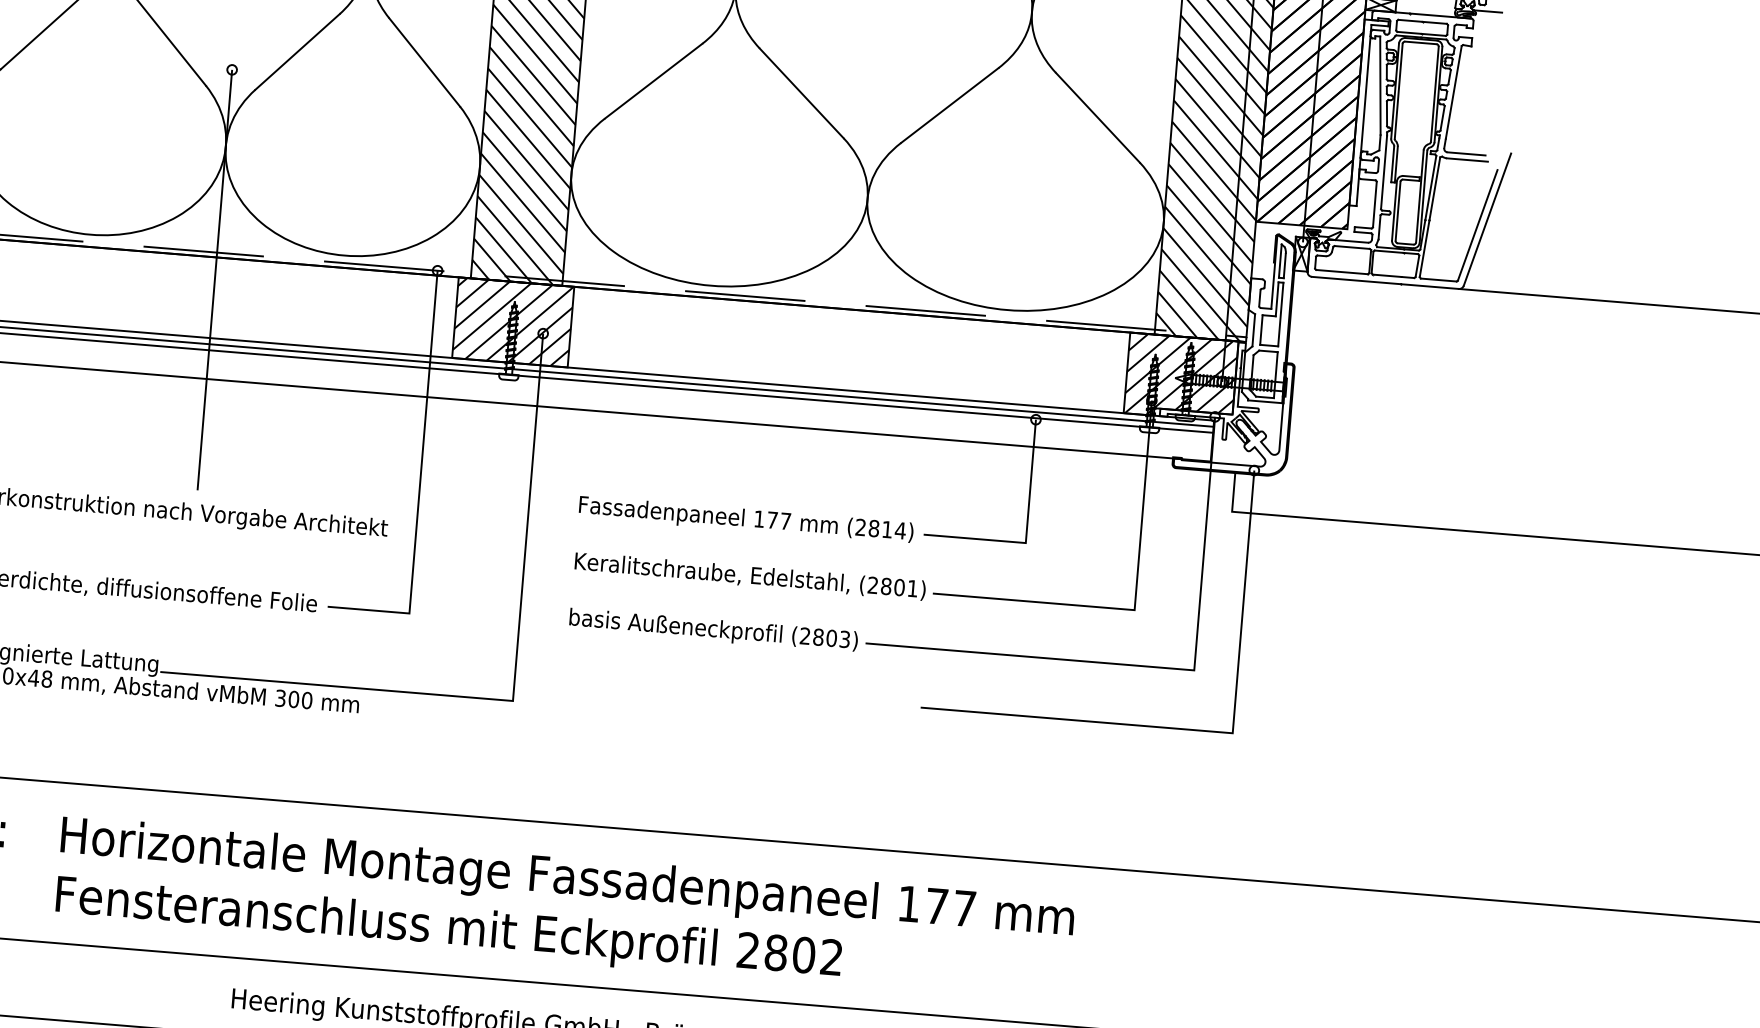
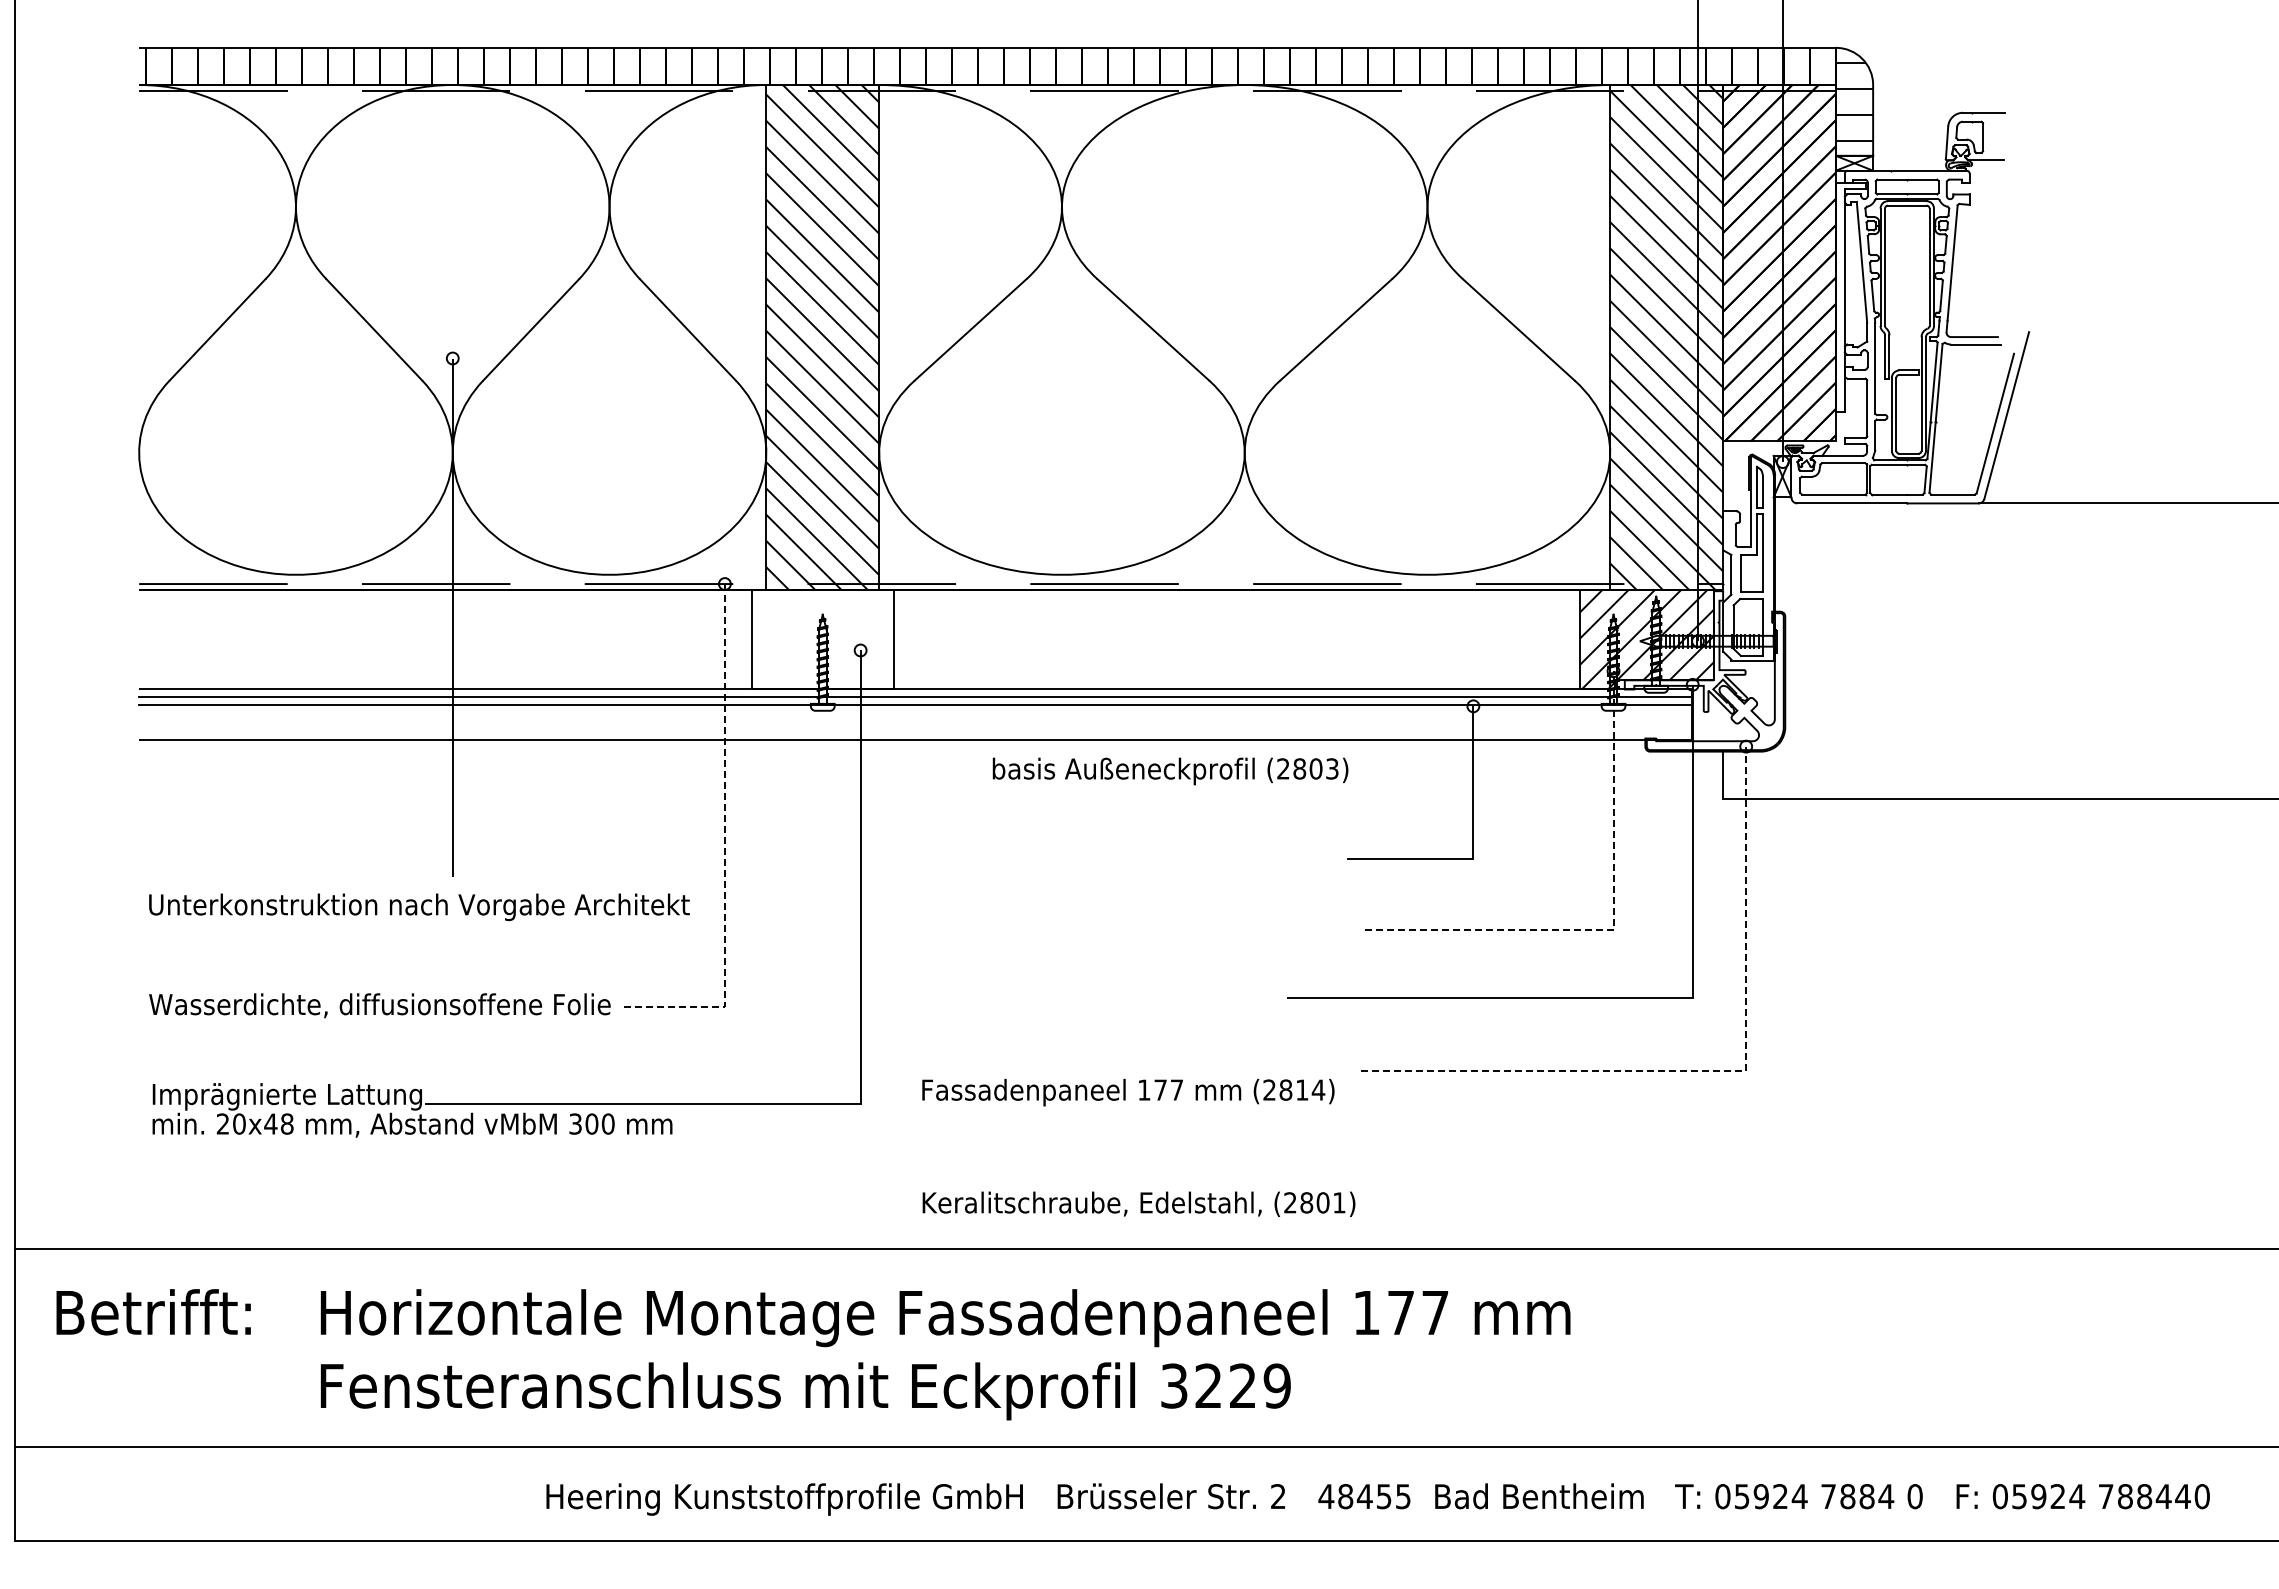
hatch: (513, 322) -> (822, 639), removed
line: (419, 483) -> (724, 846), solid -> dashed
text: (746, 520) -> (1128, 1092), moved
text: (749, 575) -> (1138, 1203), moved
line: (1134, 606) -> (1613, 925), solid -> dashed
text: (713, 630) -> (1170, 771), moved
line: (1208, 730) -> (1716, 1070), solid -> dashed
text: (789, 953) -> (1225, 1385), 2802 -> 3229

